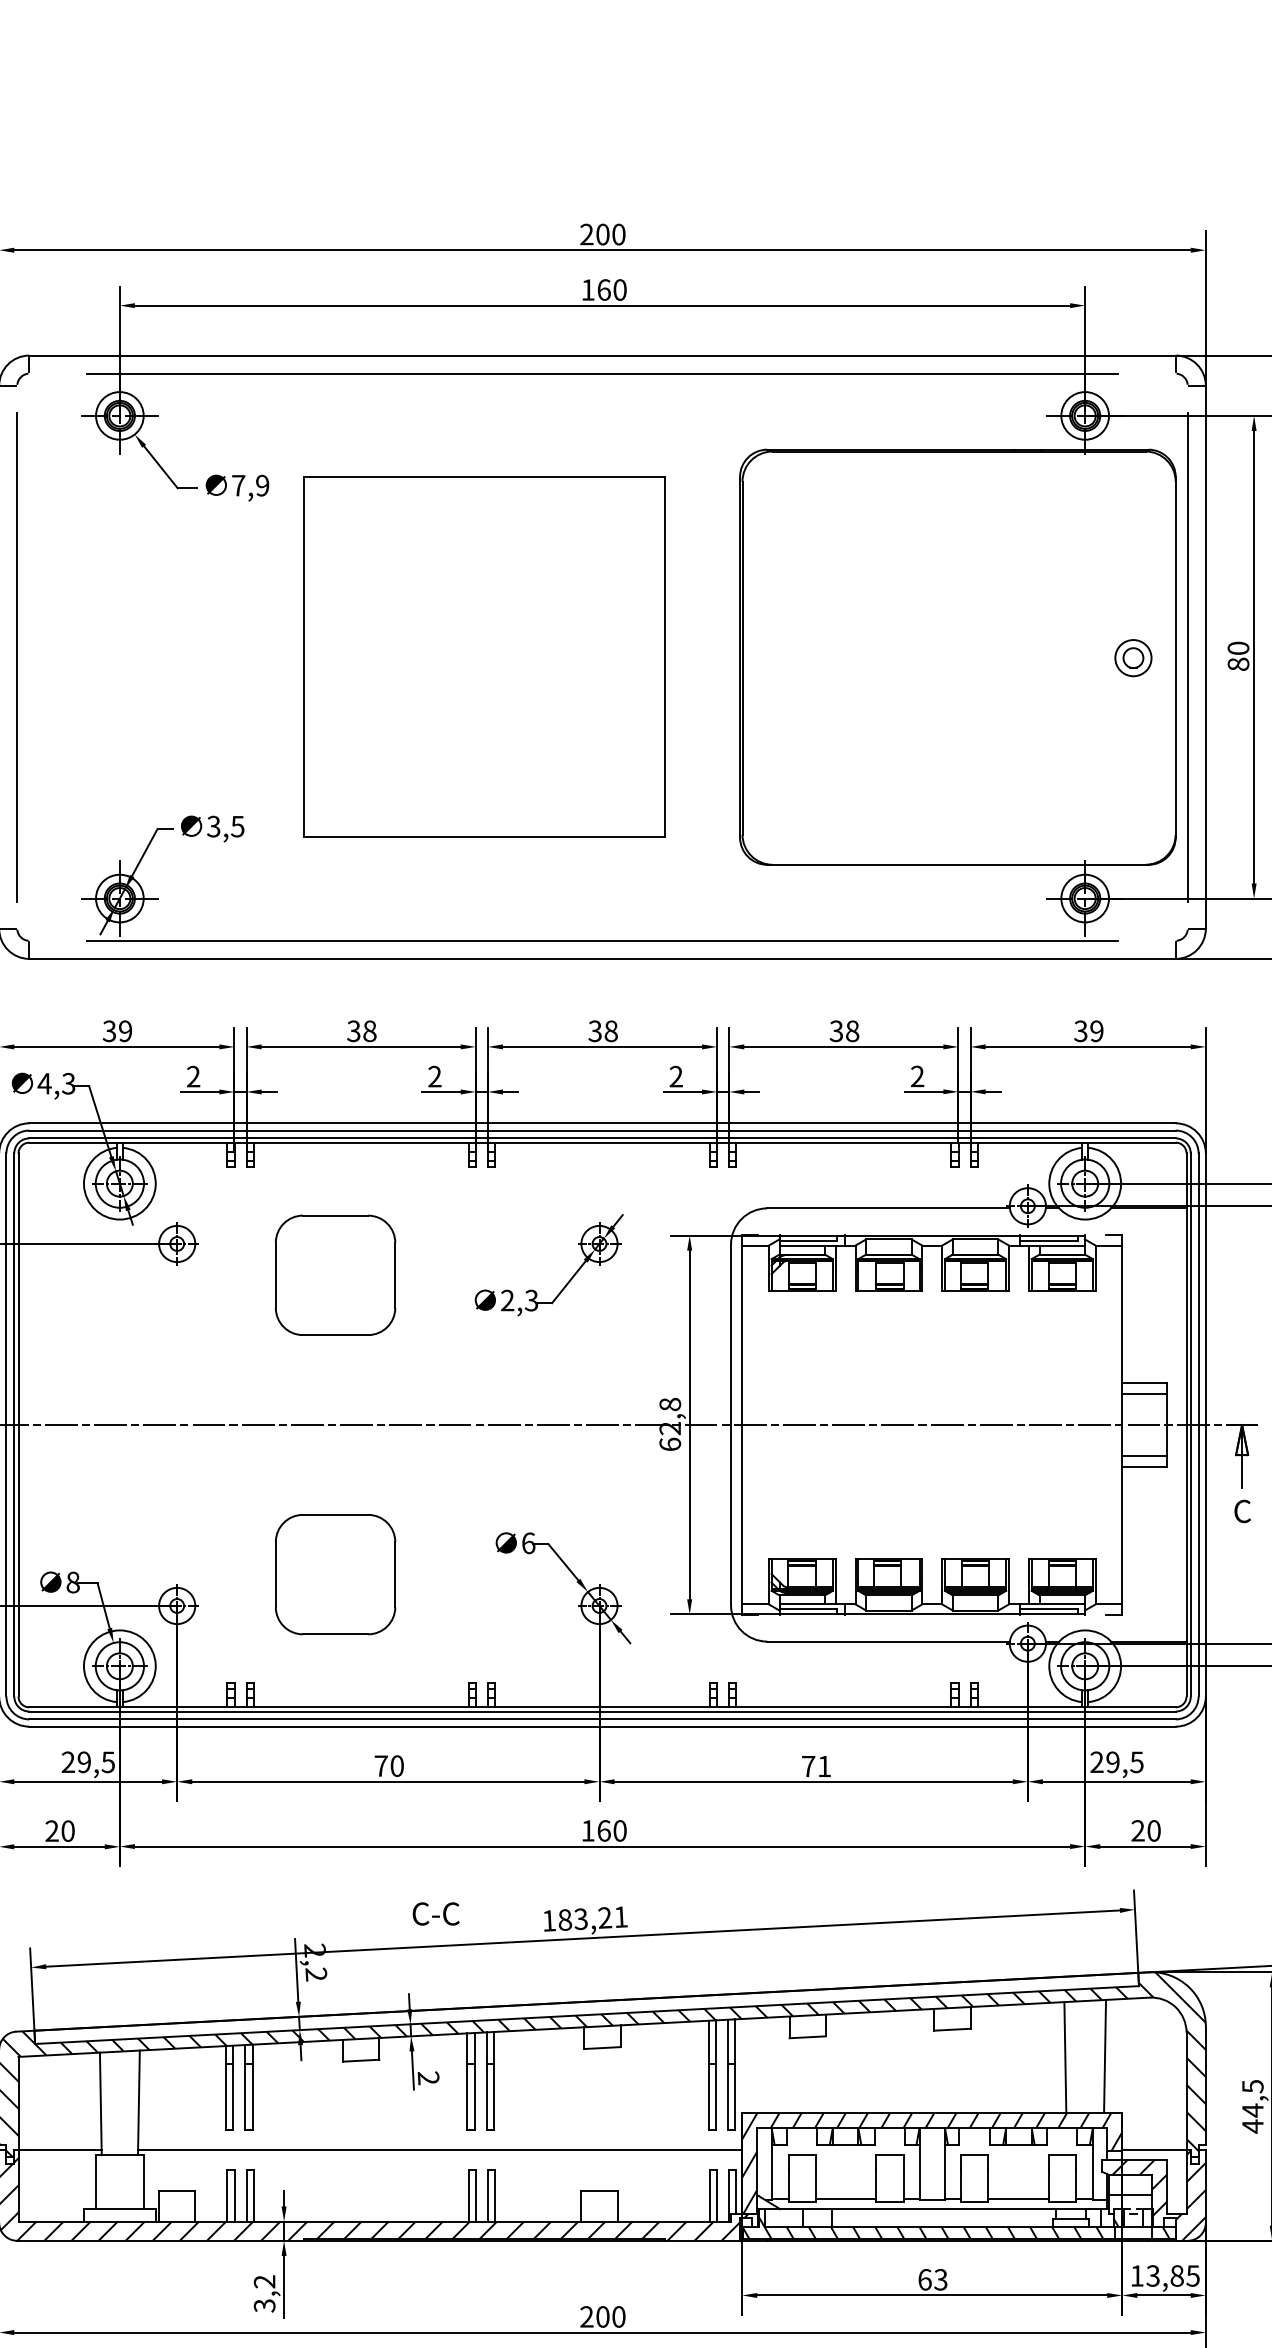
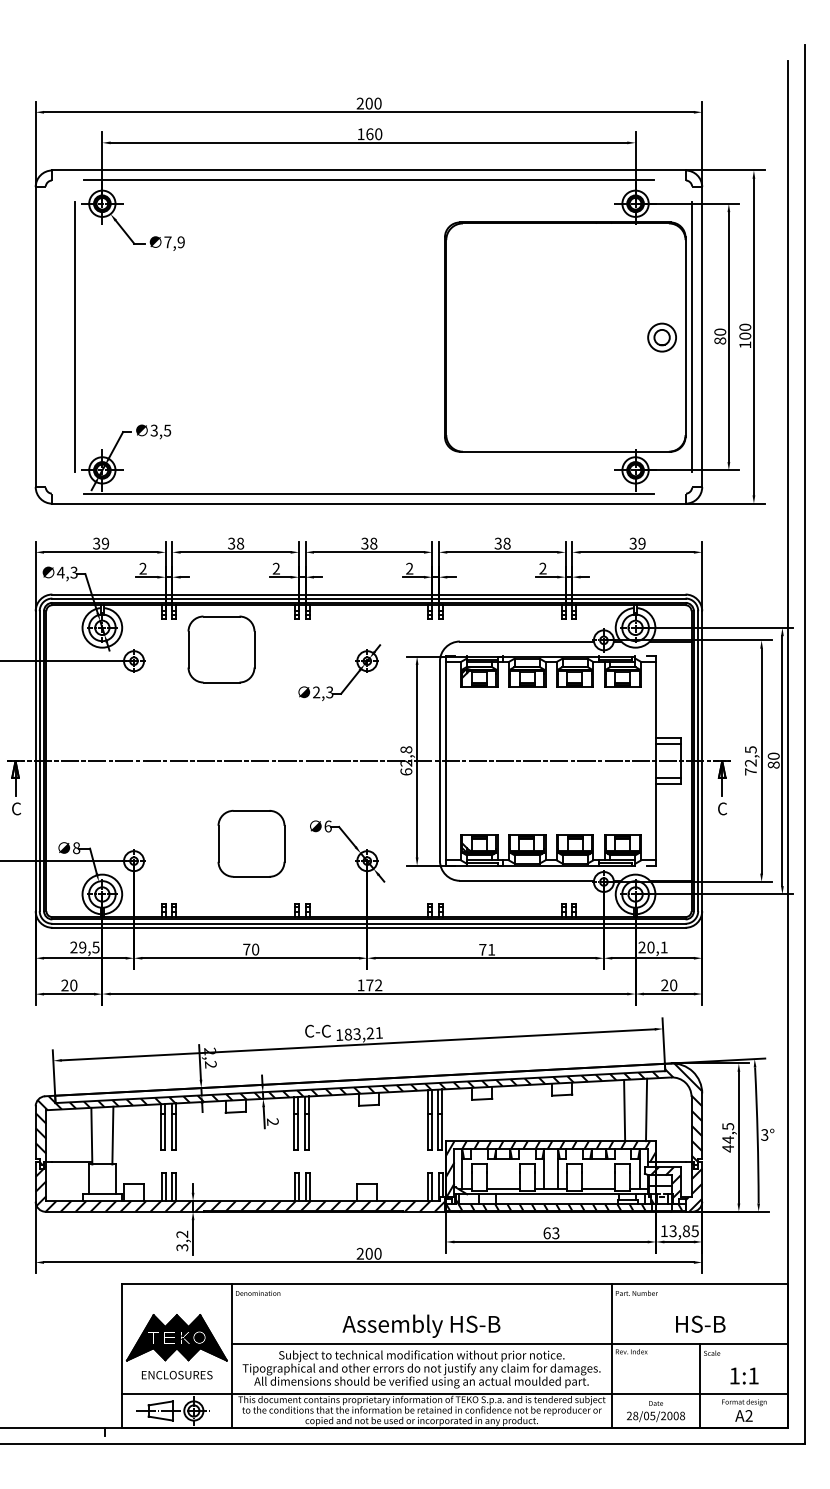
line: (16, 656) -> (74, 336), moved
part: (483, 657) -> (303, 337), removed
part: (1133, 657) -> (662, 337), size x1.4
part: (335, 1275) -> (221, 649), moved
part: (335, 1574) -> (251, 843), moved
text: (1124, 1762) -> (657, 947), 29,5 -> 20,1
text: (612, 1831) -> (374, 985), 160 -> 172
text: (435, 1912) -> (317, 1030), moved
line: (440, 2149) -> (279, 1161), removed

